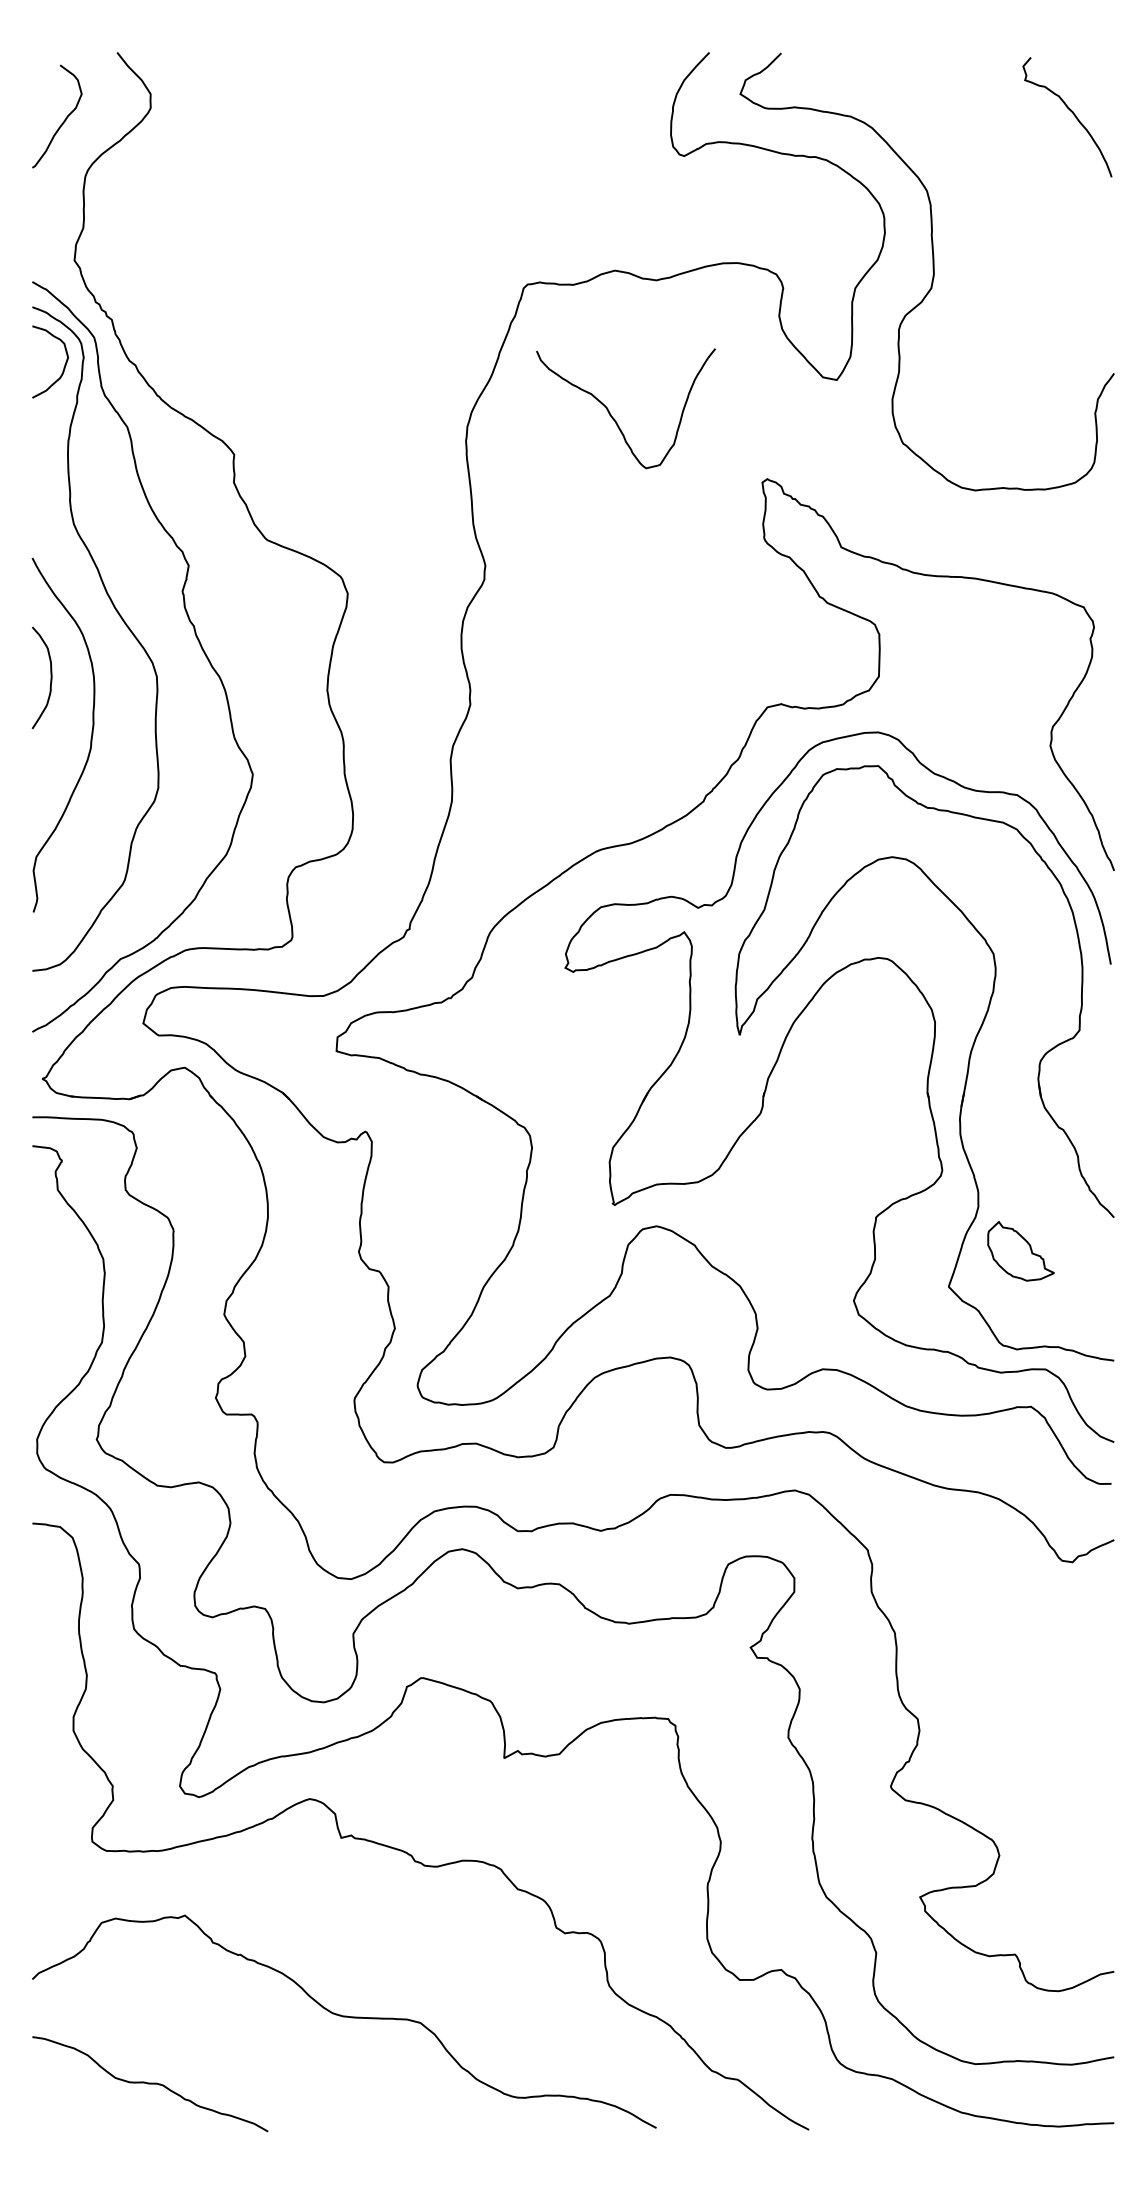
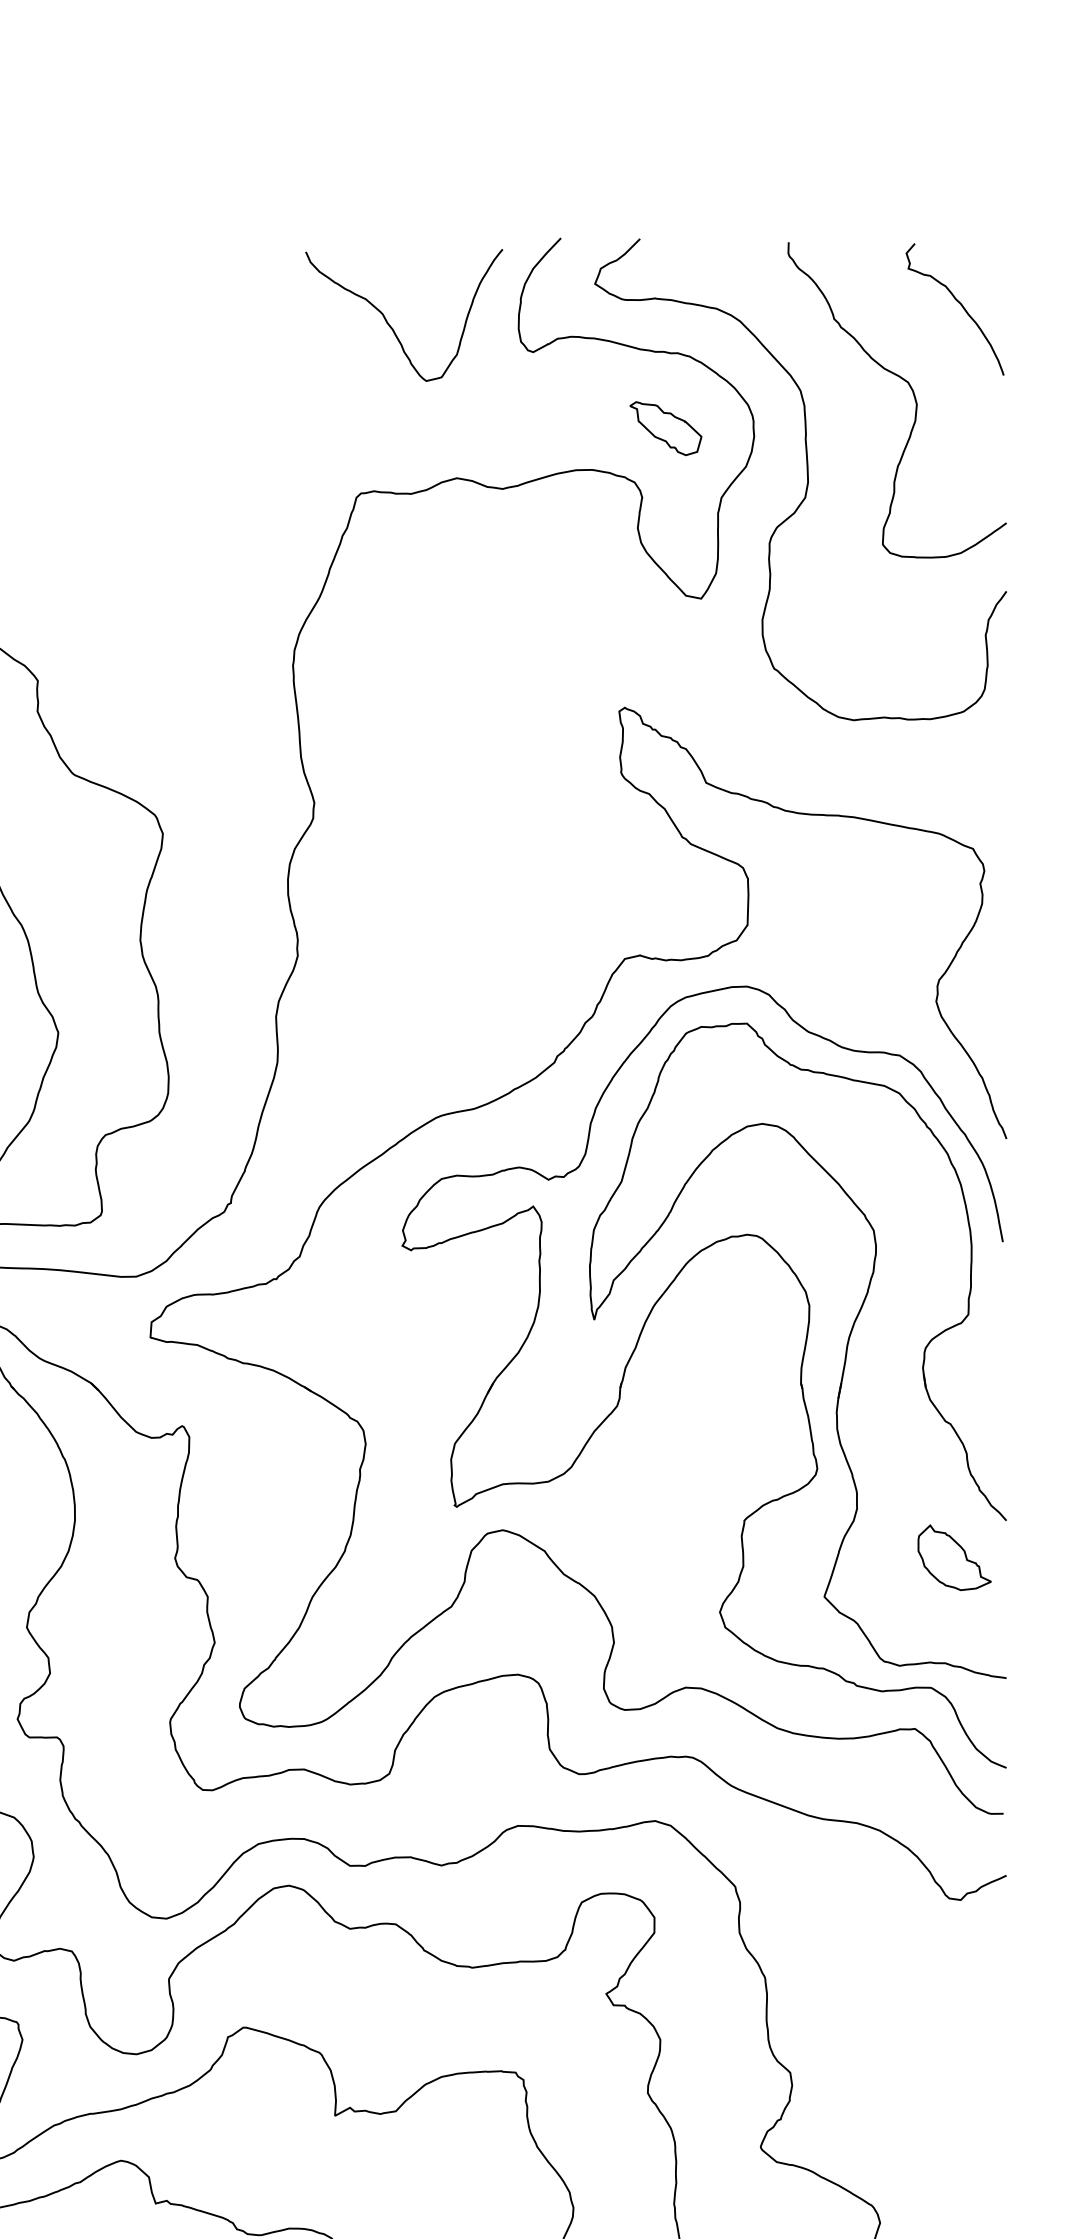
curve: (1028, 193) -> (912, 393), added
part: (804, 225) -> (665, 428), added
curve: (614, 418) -> (391, 326), moved
part: (1020, 1251) -> (954, 1557), moved

